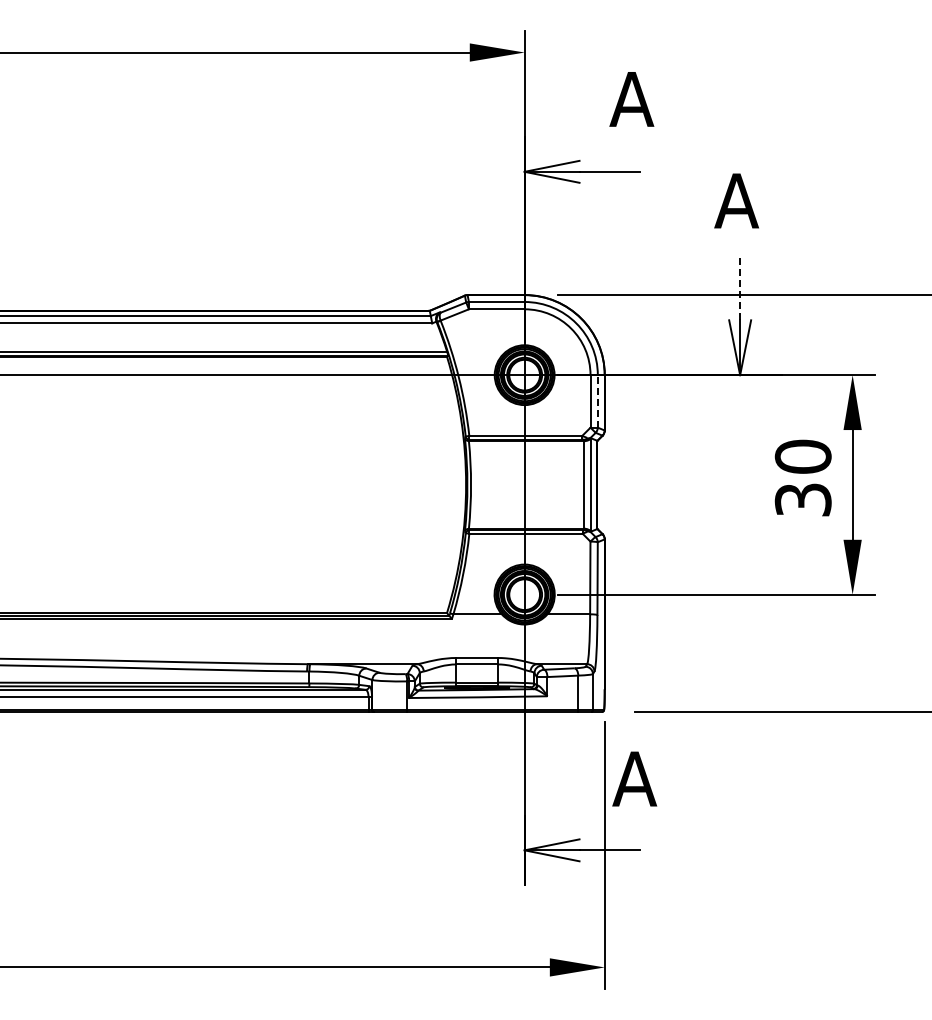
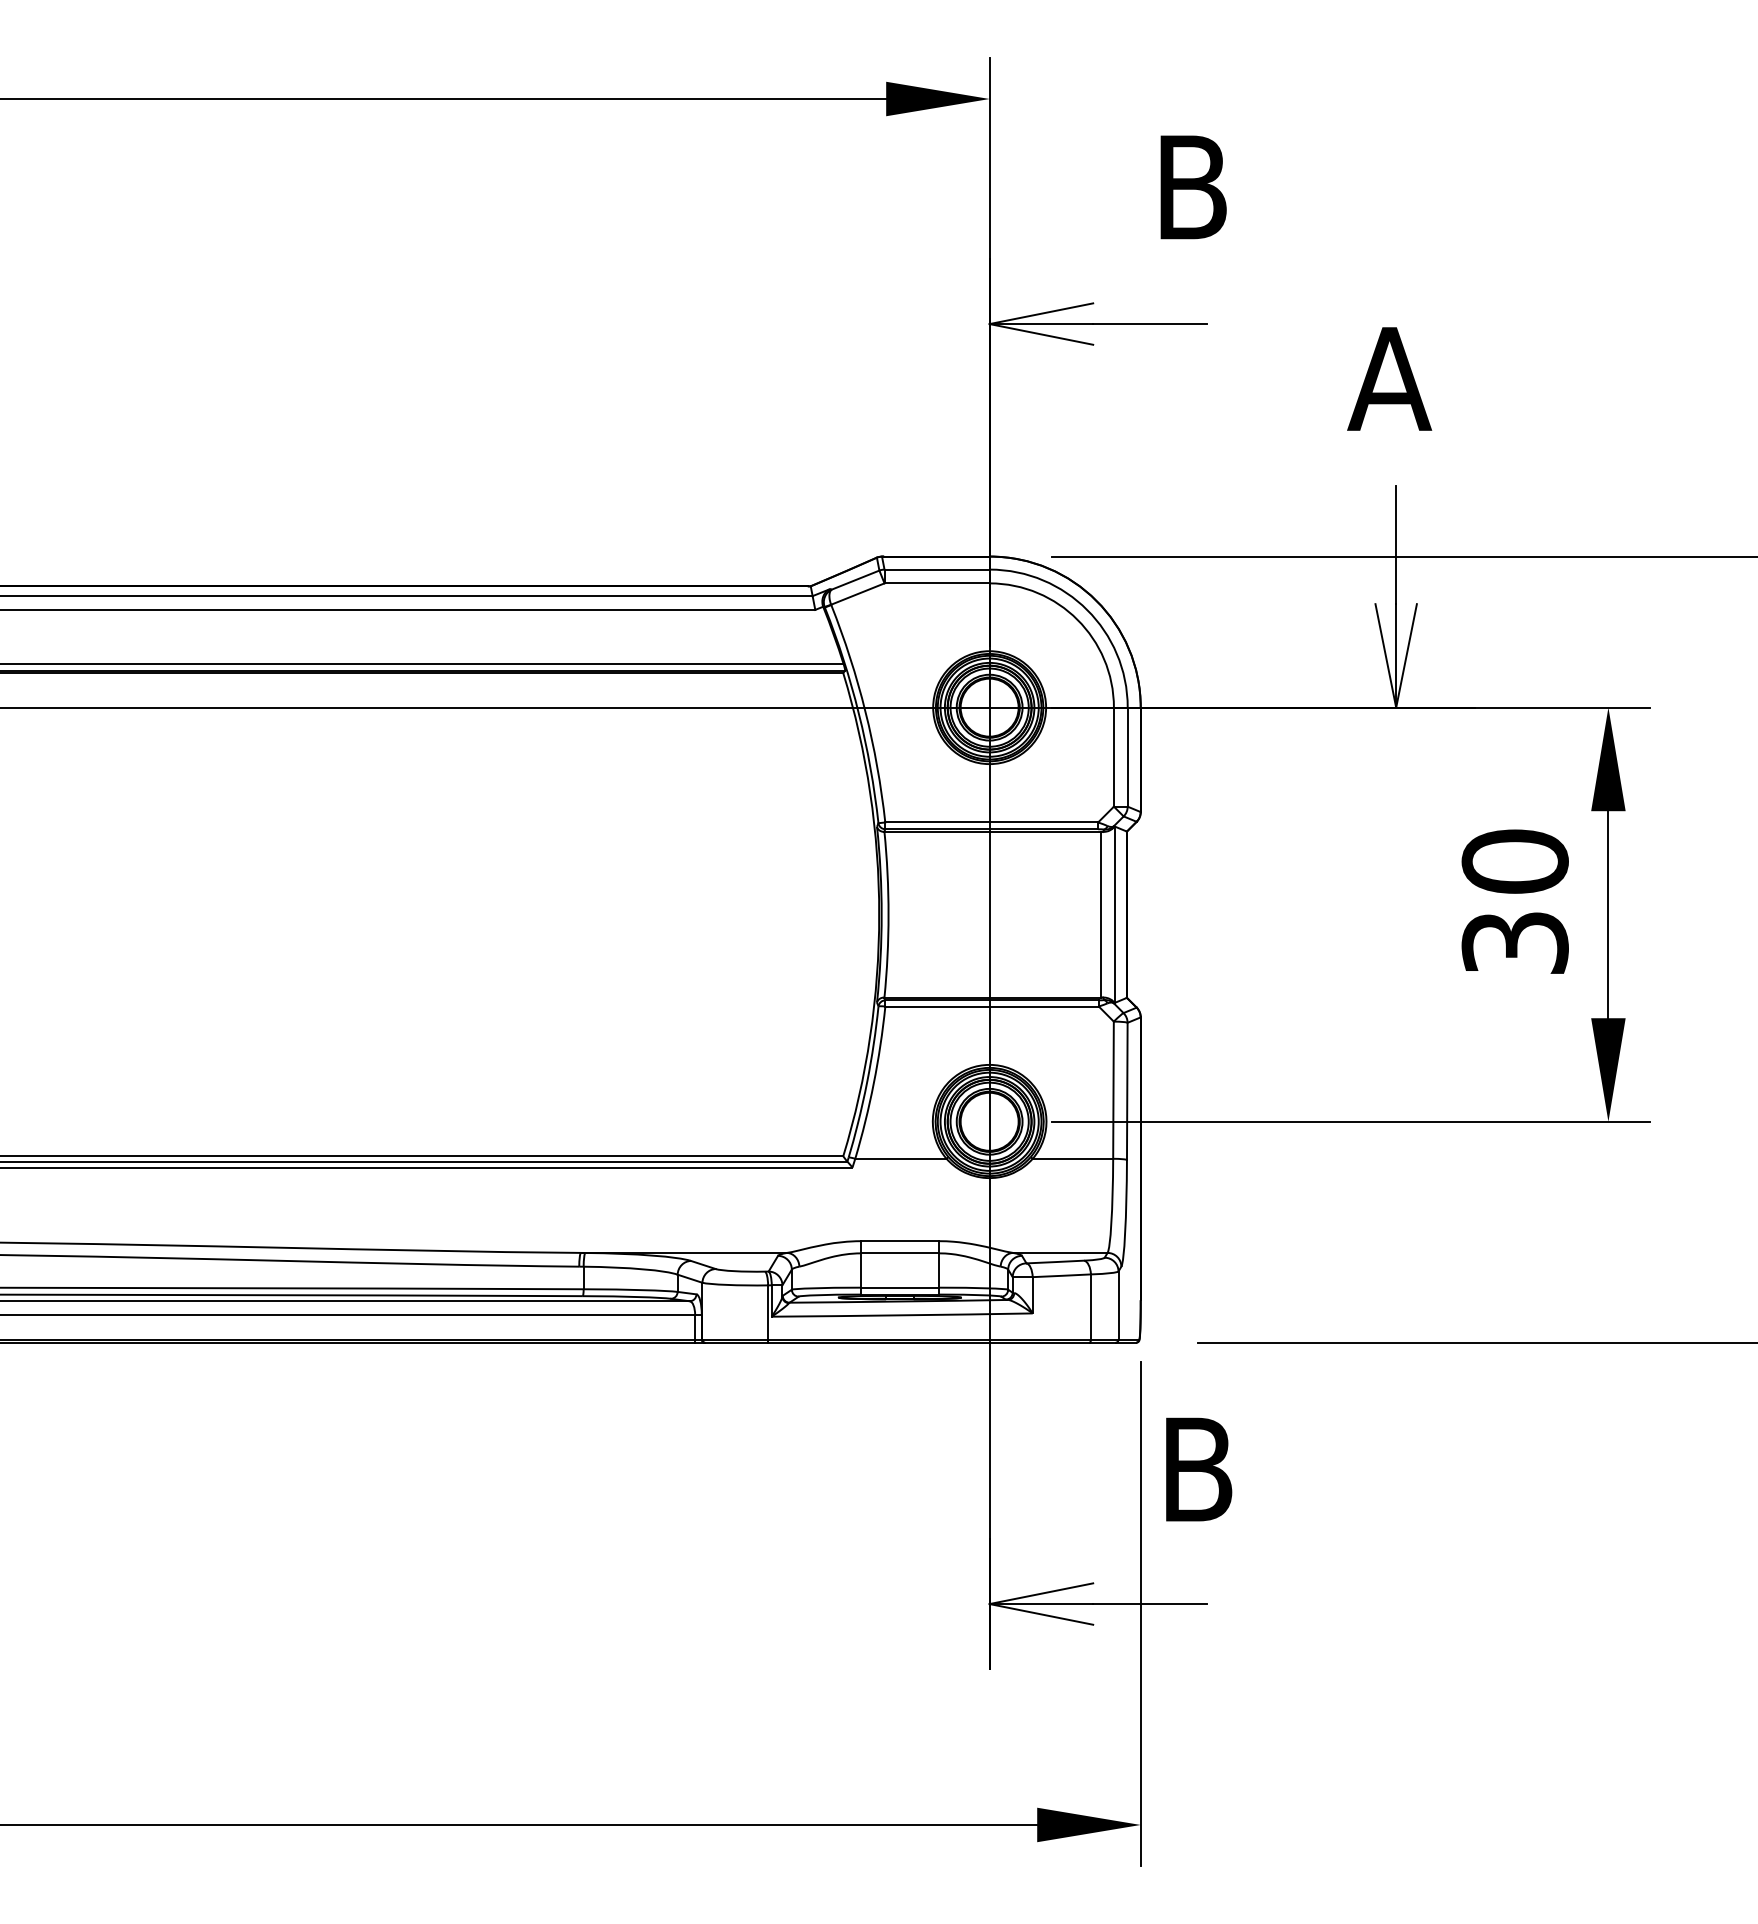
text: (631, 99) -> (1191, 187), A -> B
line: (740, 289) -> (1396, 546), dashed -> solid
line: (597, 400) -> (1127, 755), dashed -> solid
text: (634, 778) -> (1196, 1468), A -> B

